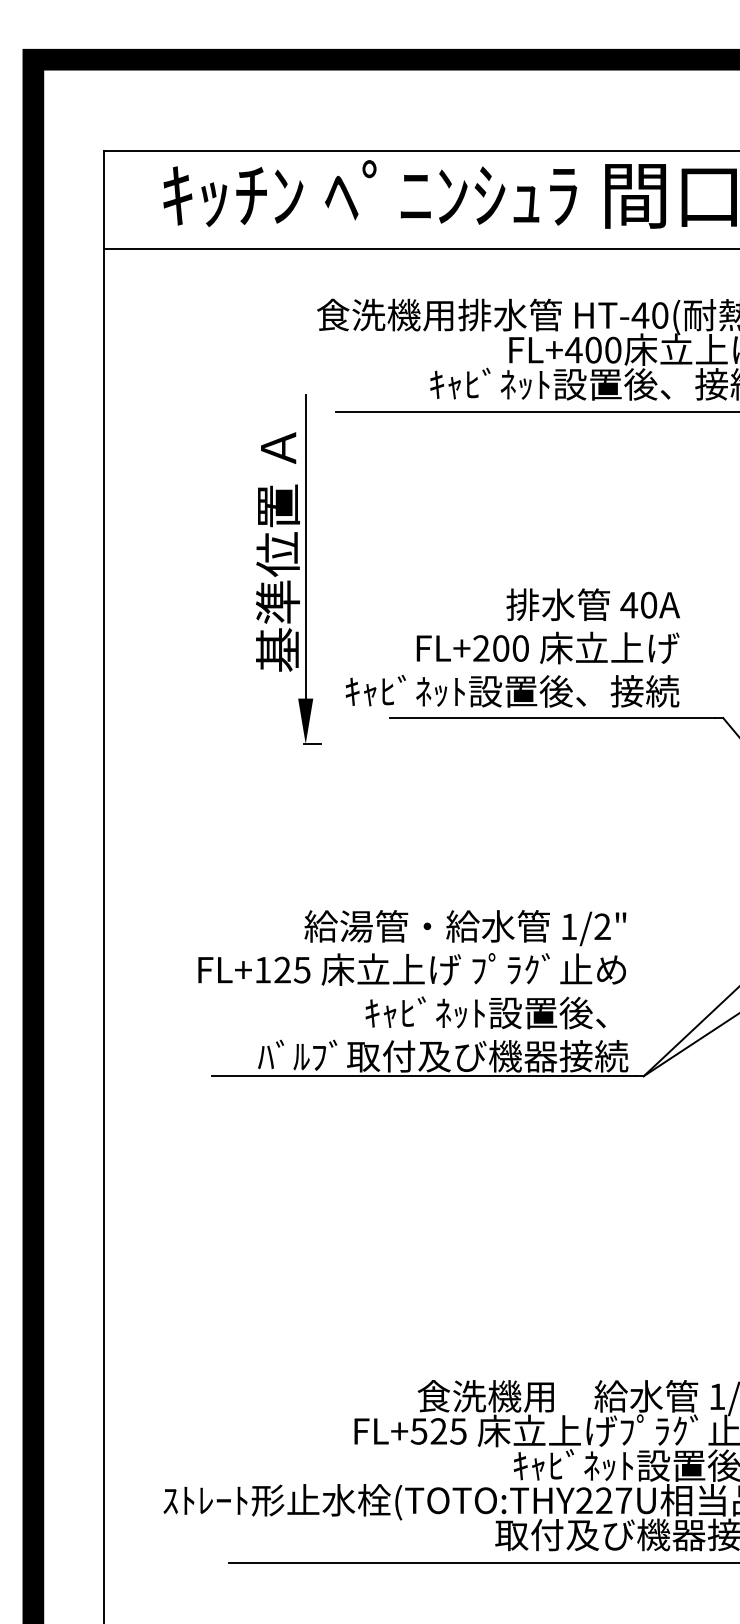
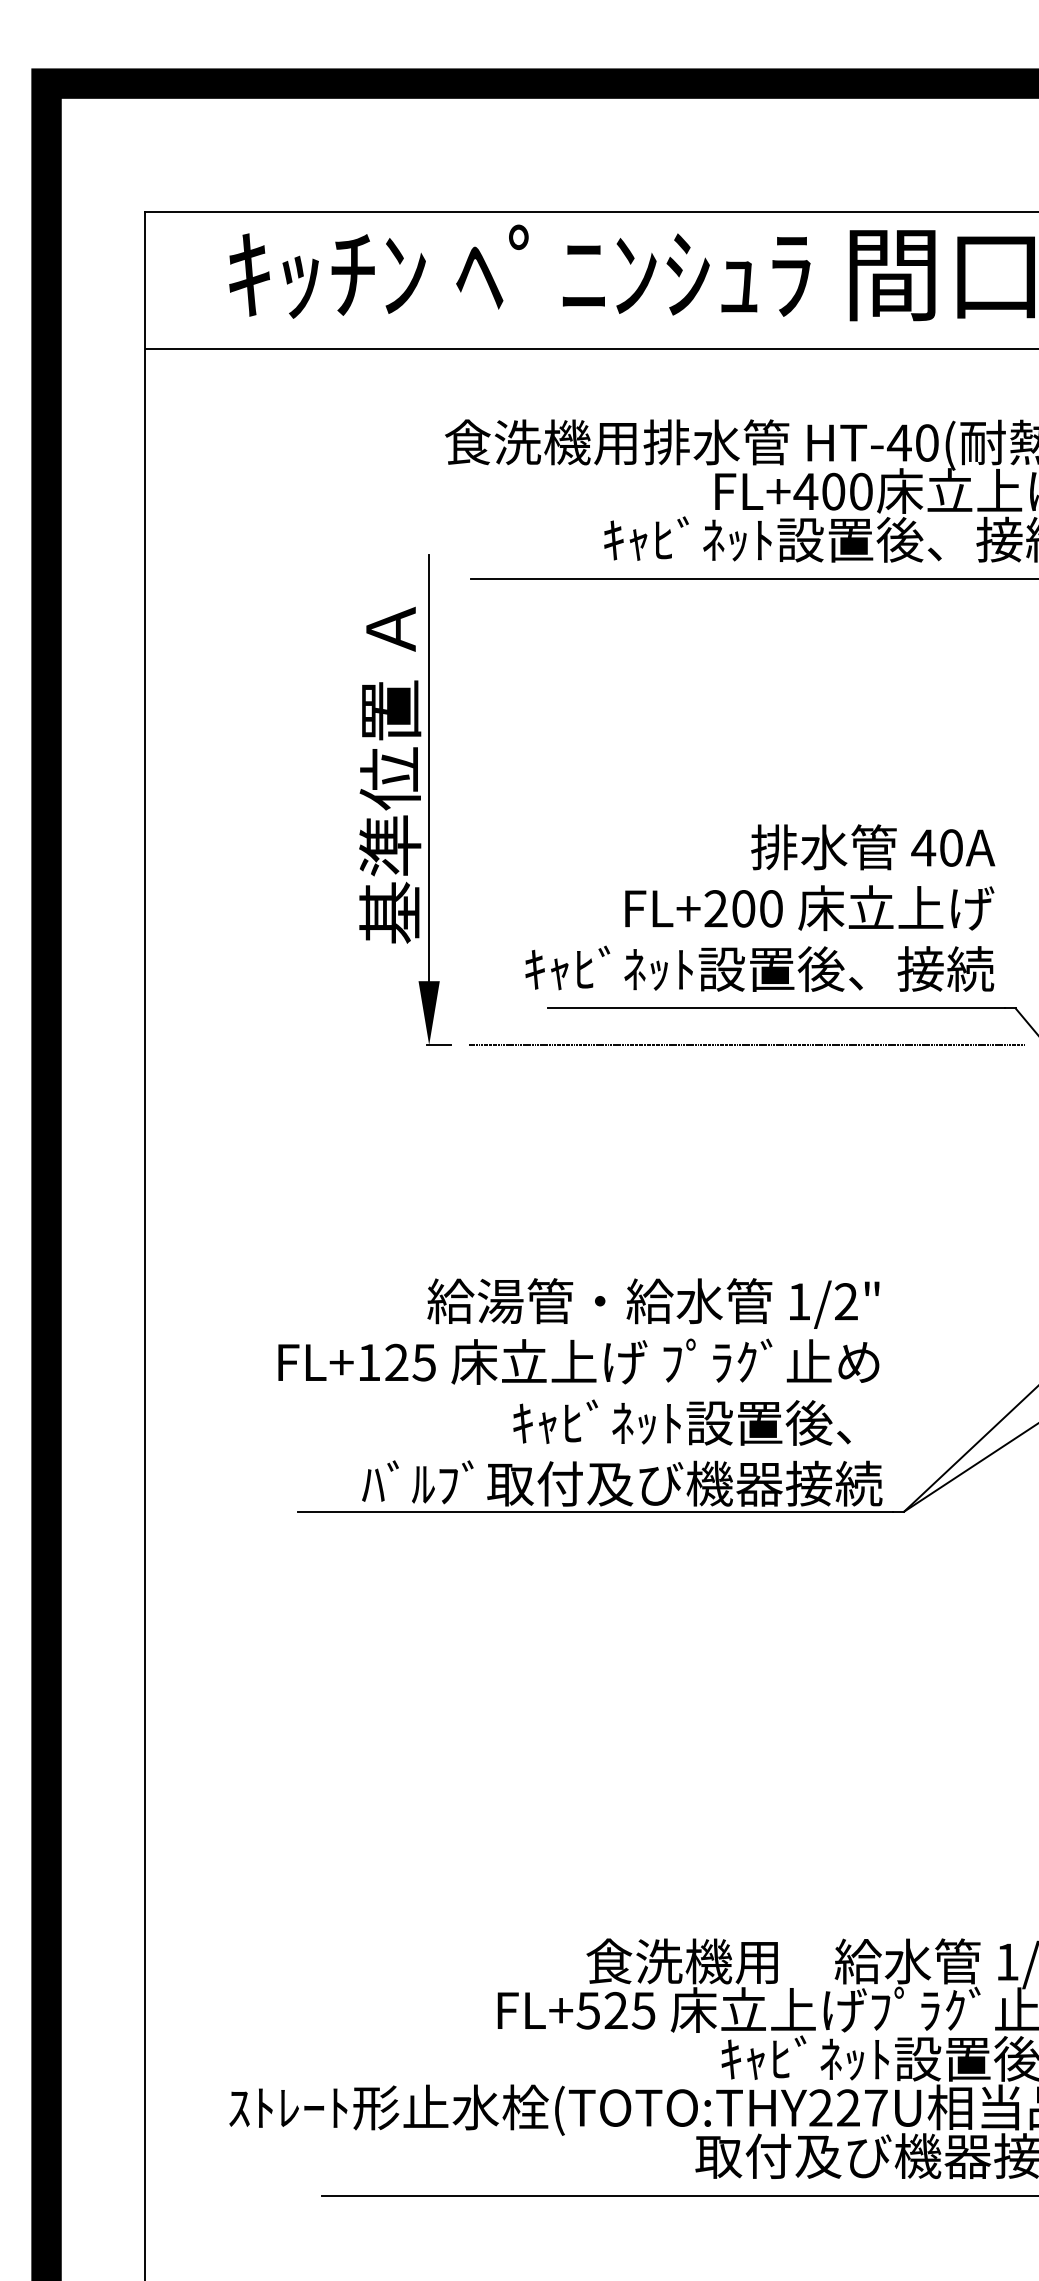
text: (513, 647) -> (760, 907), moved
line: (532, 744) -> (747, 1045), added

